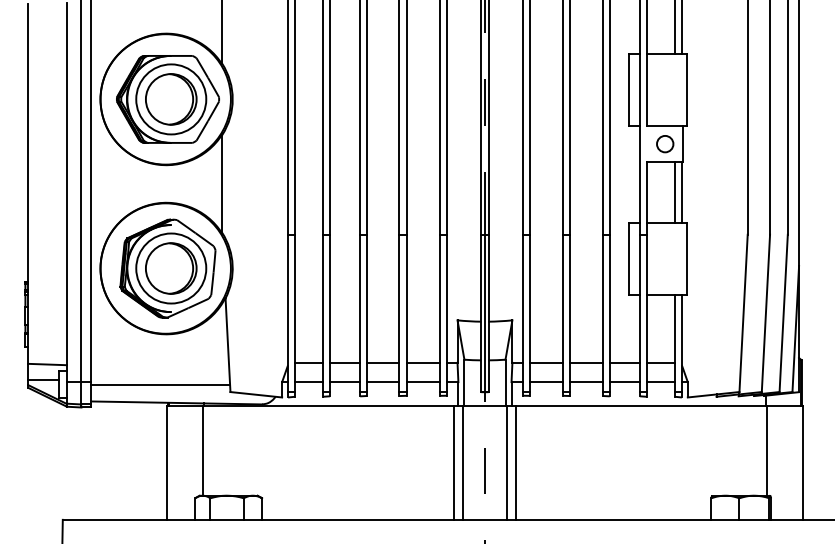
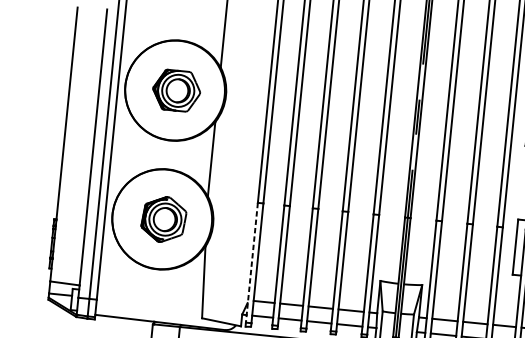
part: (167, 99) -> (176, 90), size x0.6
part: (167, 268) -> (163, 219), size x0.6
line: (288, 313) -> (252, 262), solid -> dashed
line: (160, 384) -> (149, 307), removed

